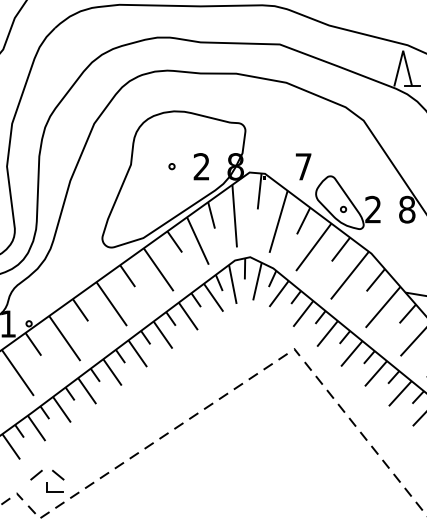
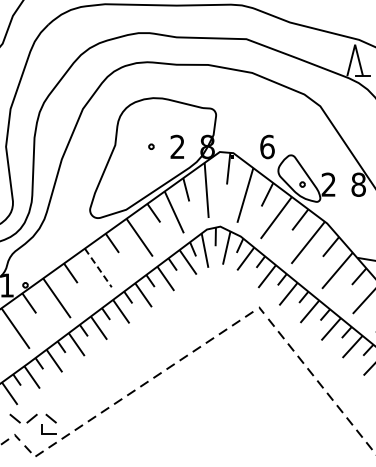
text: (303, 166) -> (267, 146), 7 -> 6
line: (111, 303) -> (98, 267), solid -> dashed
line: (16, 474) -> (14, 418), added

